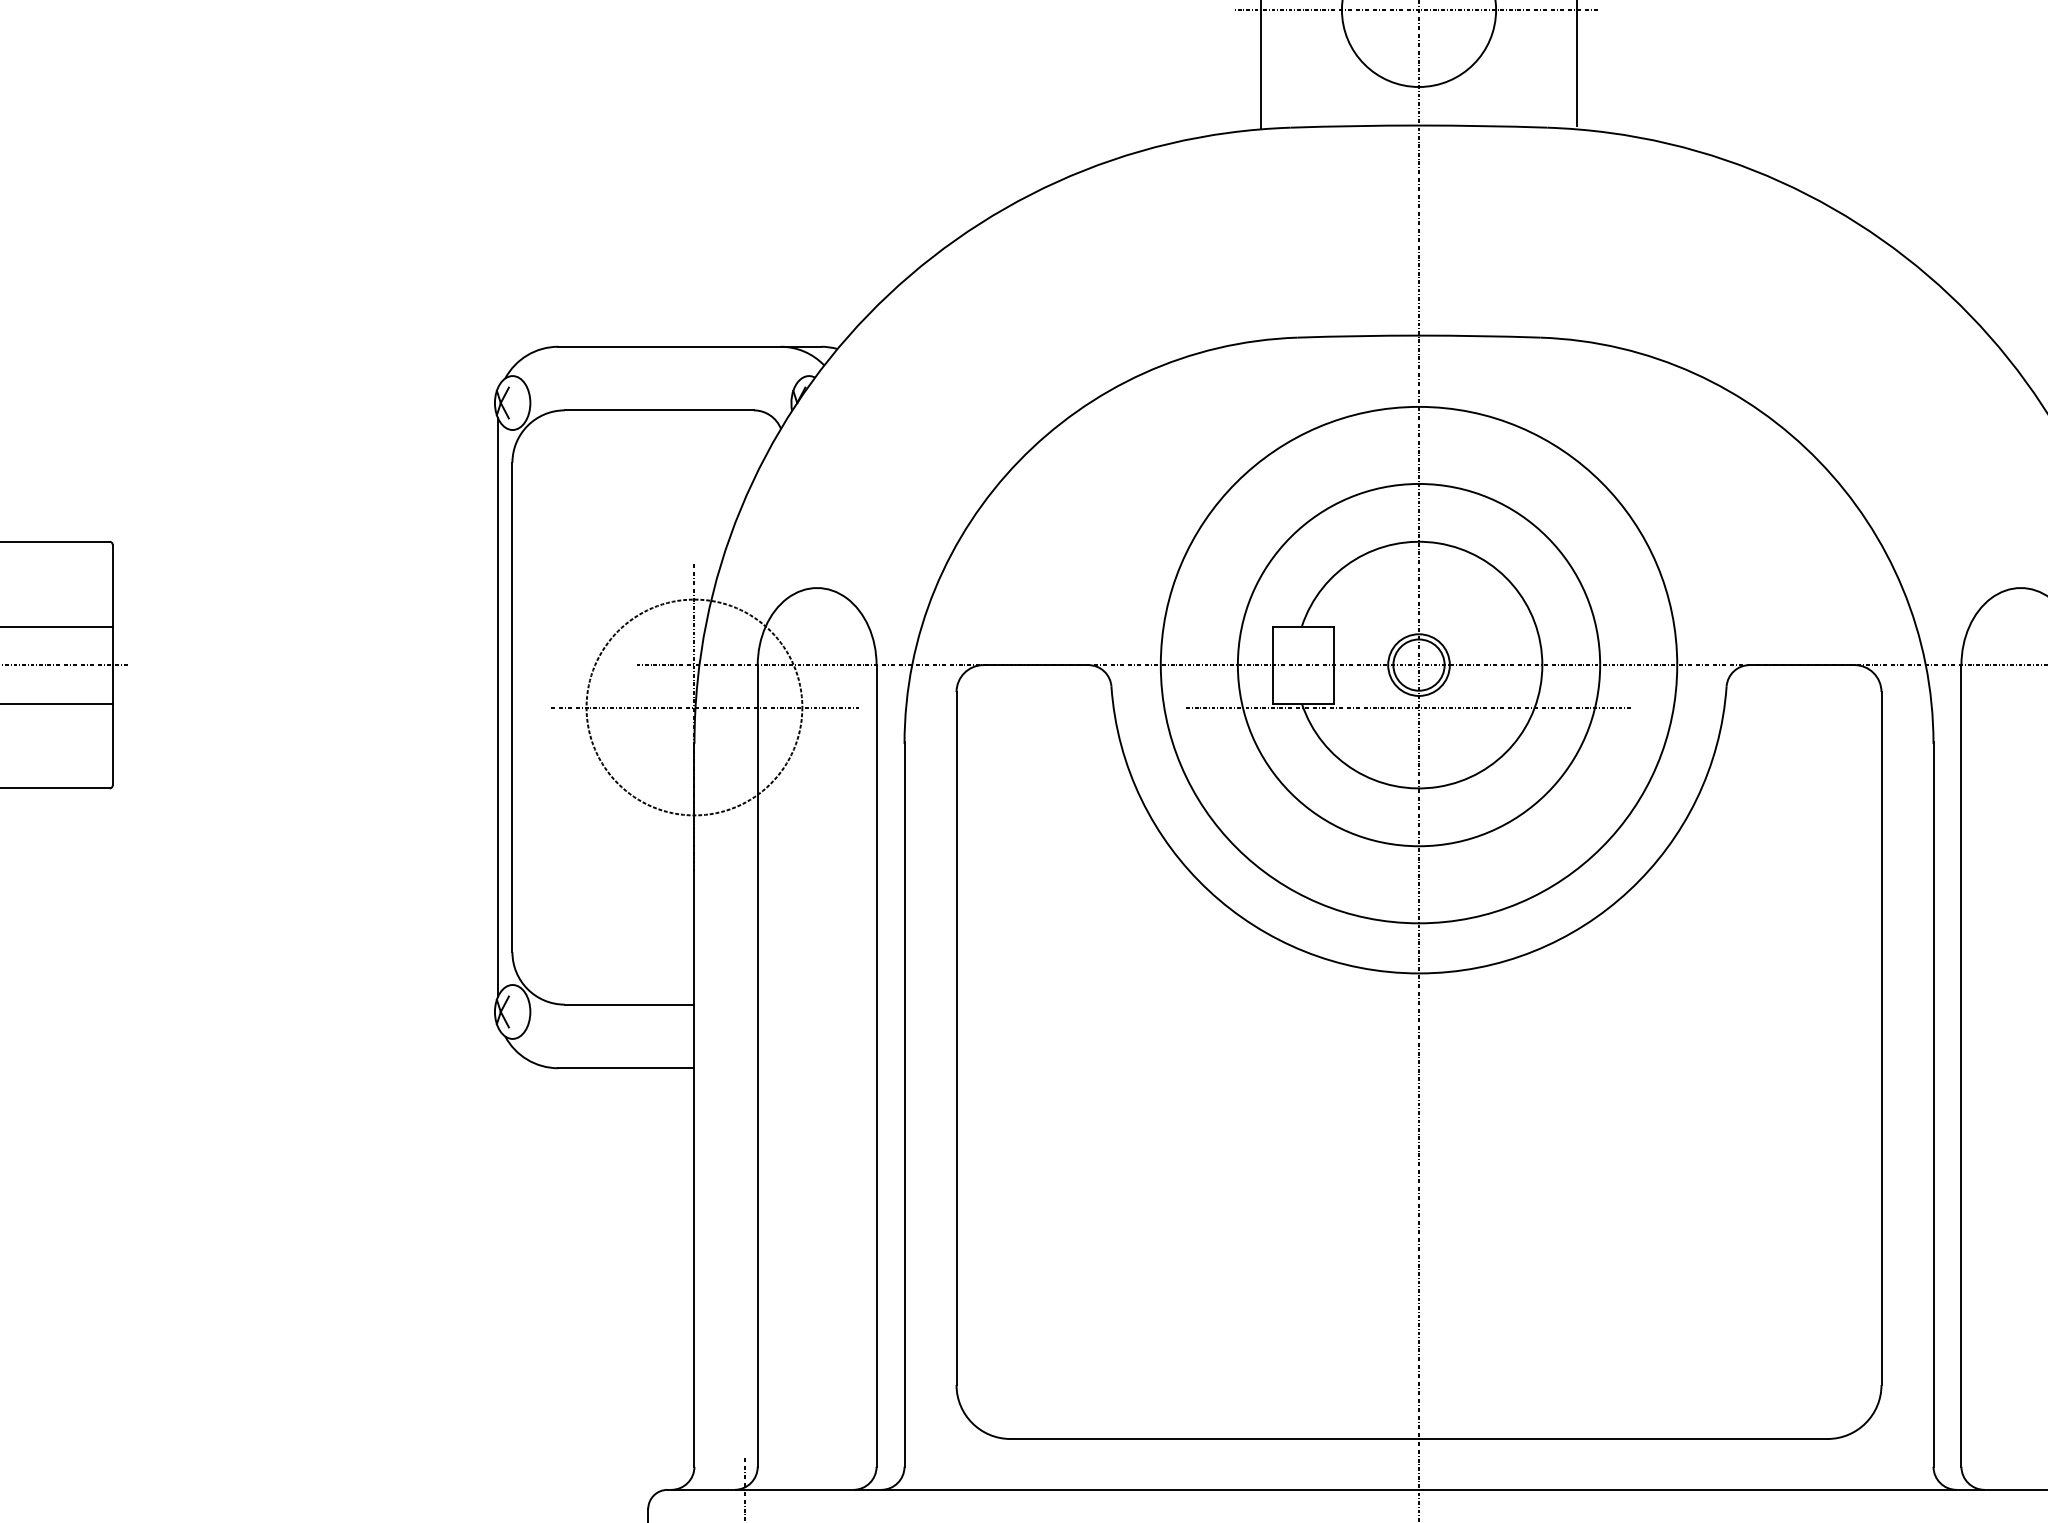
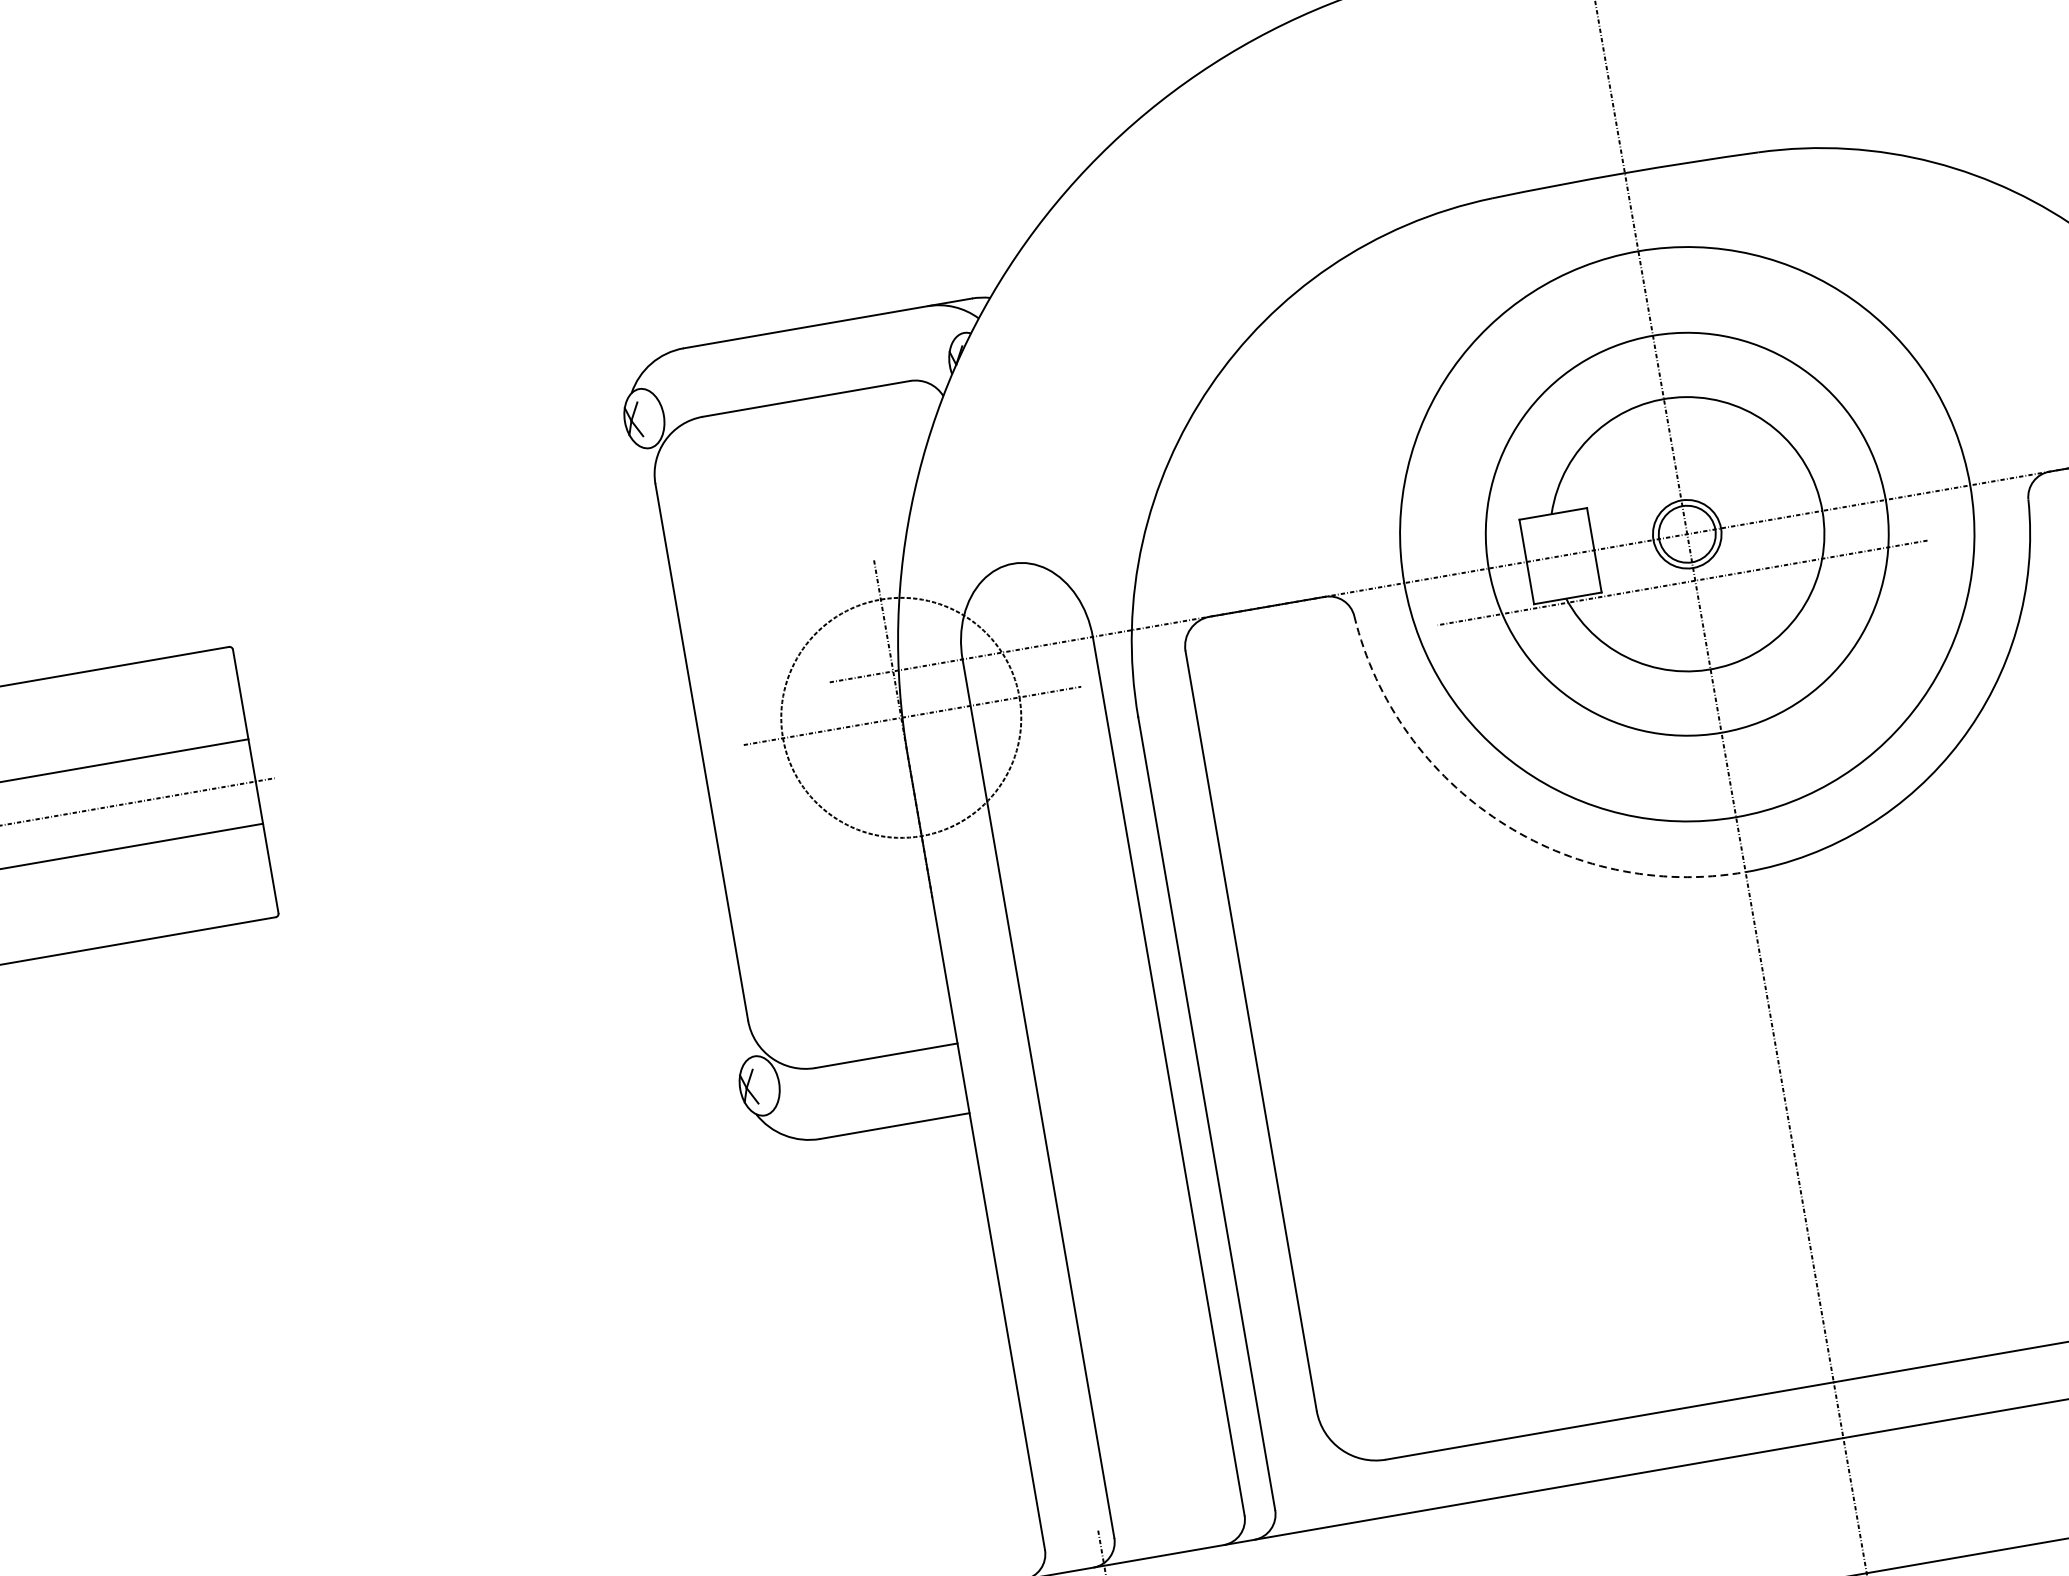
line: (498, 707) -> (686, 754), removed
arc: (1208, 890) -> (1499, 821), solid -> dashed

